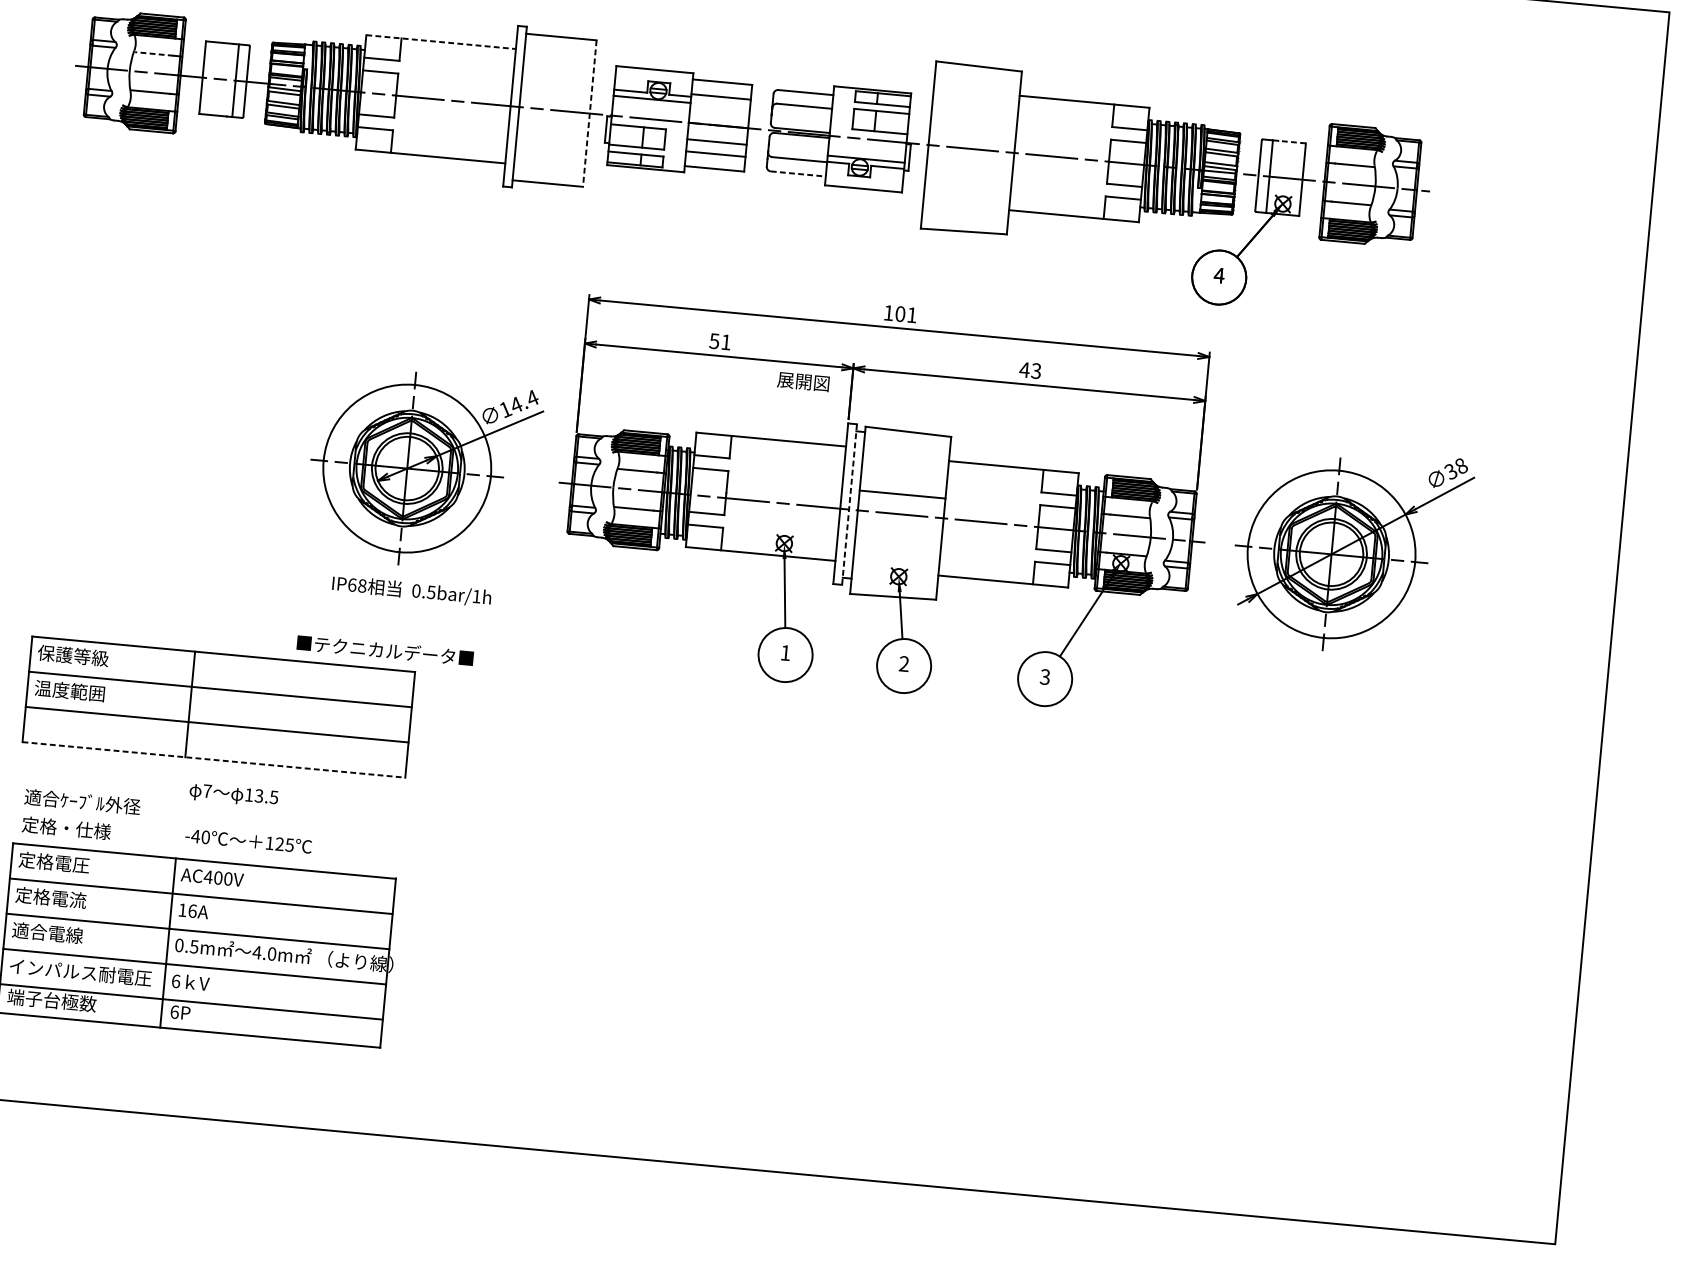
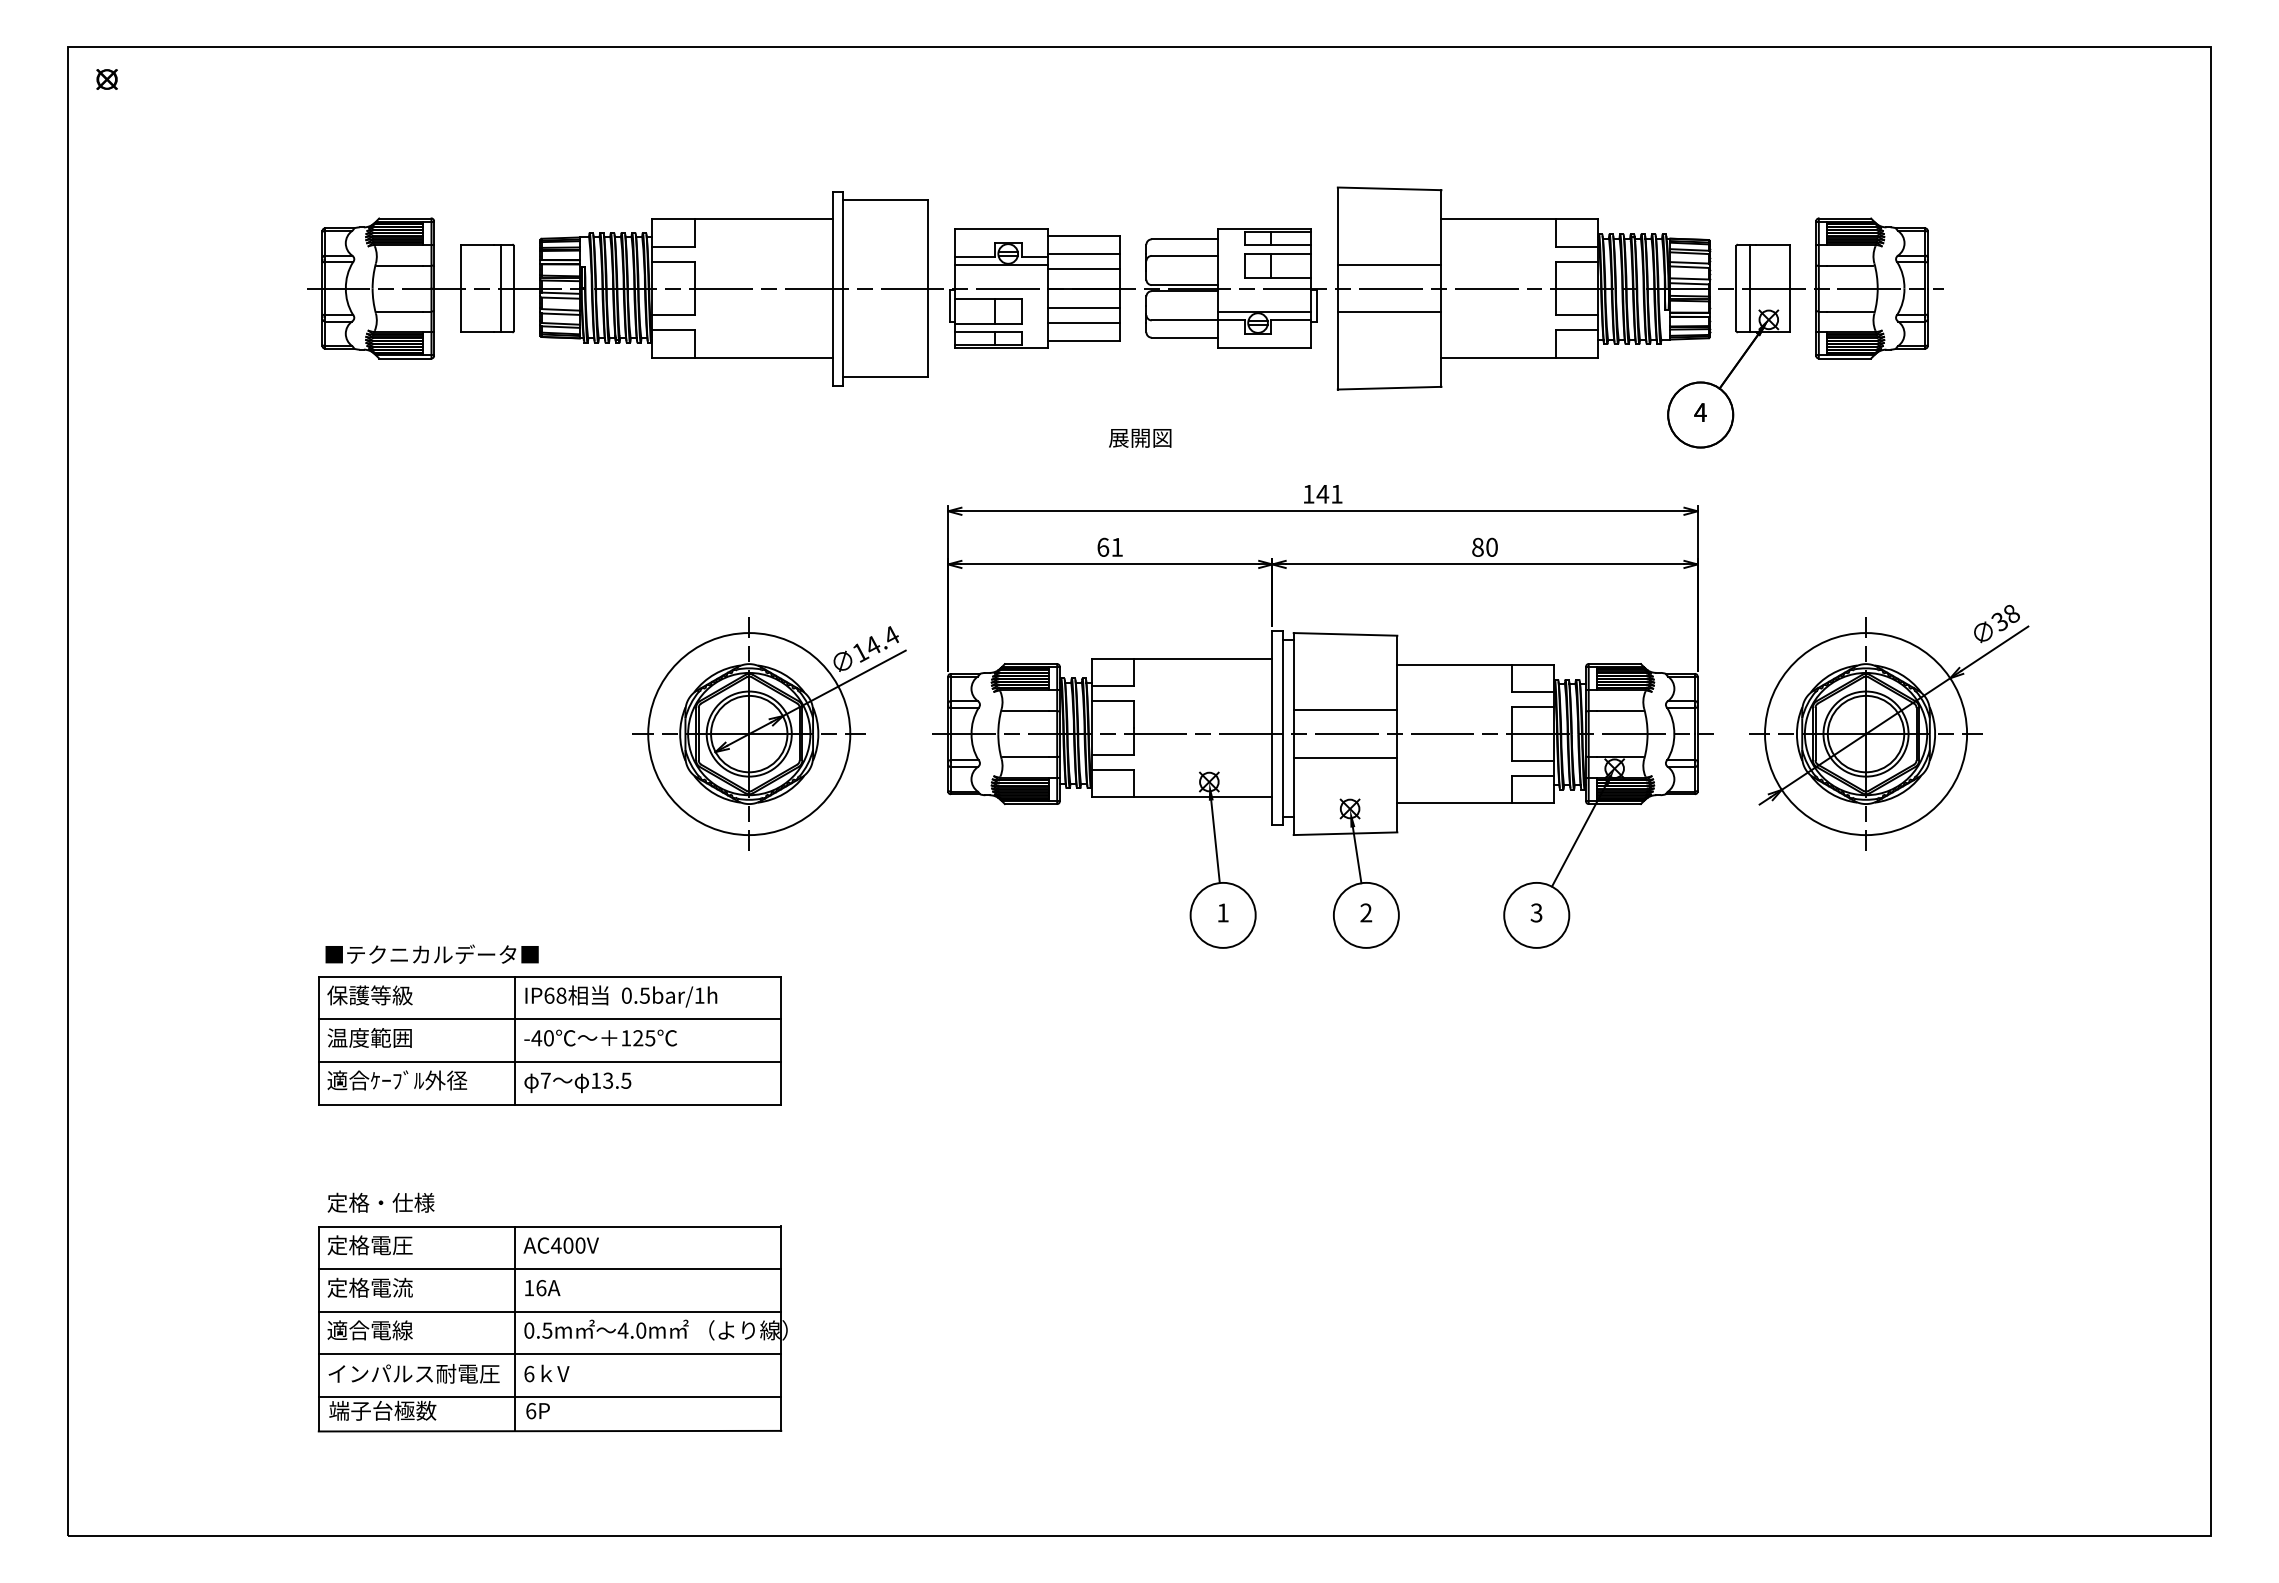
line: (441, 42) -> (742, 219), dashed -> solid
line: (153, 53) -> (399, 265), dashed -> solid
line: (719, 108) -> (1083, 268), added
line: (589, 113) -> (928, 288), dashed -> solid
line: (973, 129) -> (1389, 264), added
line: (1291, 141) -> (1772, 244), dashed -> solid
line: (969, 168) -> (1389, 312), added
line: (798, 173) -> (1185, 337), dashed -> solid
text: (900, 313) -> (1322, 493), 101 -> 141
text: (714, 340) -> (1103, 546), 51 -> 61
text: (1030, 369) -> (1484, 546), 43 -> 80
text: (803, 381) -> (1140, 437), moved
line: (849, 504) -> (1283, 728), dashed -> solid
line: (898, 533) -> (1345, 757), added
text: (411, 591) -> (621, 996), moved
text: (384, 649) -> (431, 953), moved
line: (214, 759) -> (550, 1104), dashed -> solid
text: (233, 795) -> (577, 1082), moved
text: (82, 801) -> (397, 1080), moved
text: (248, 840) -> (600, 1037), moved

